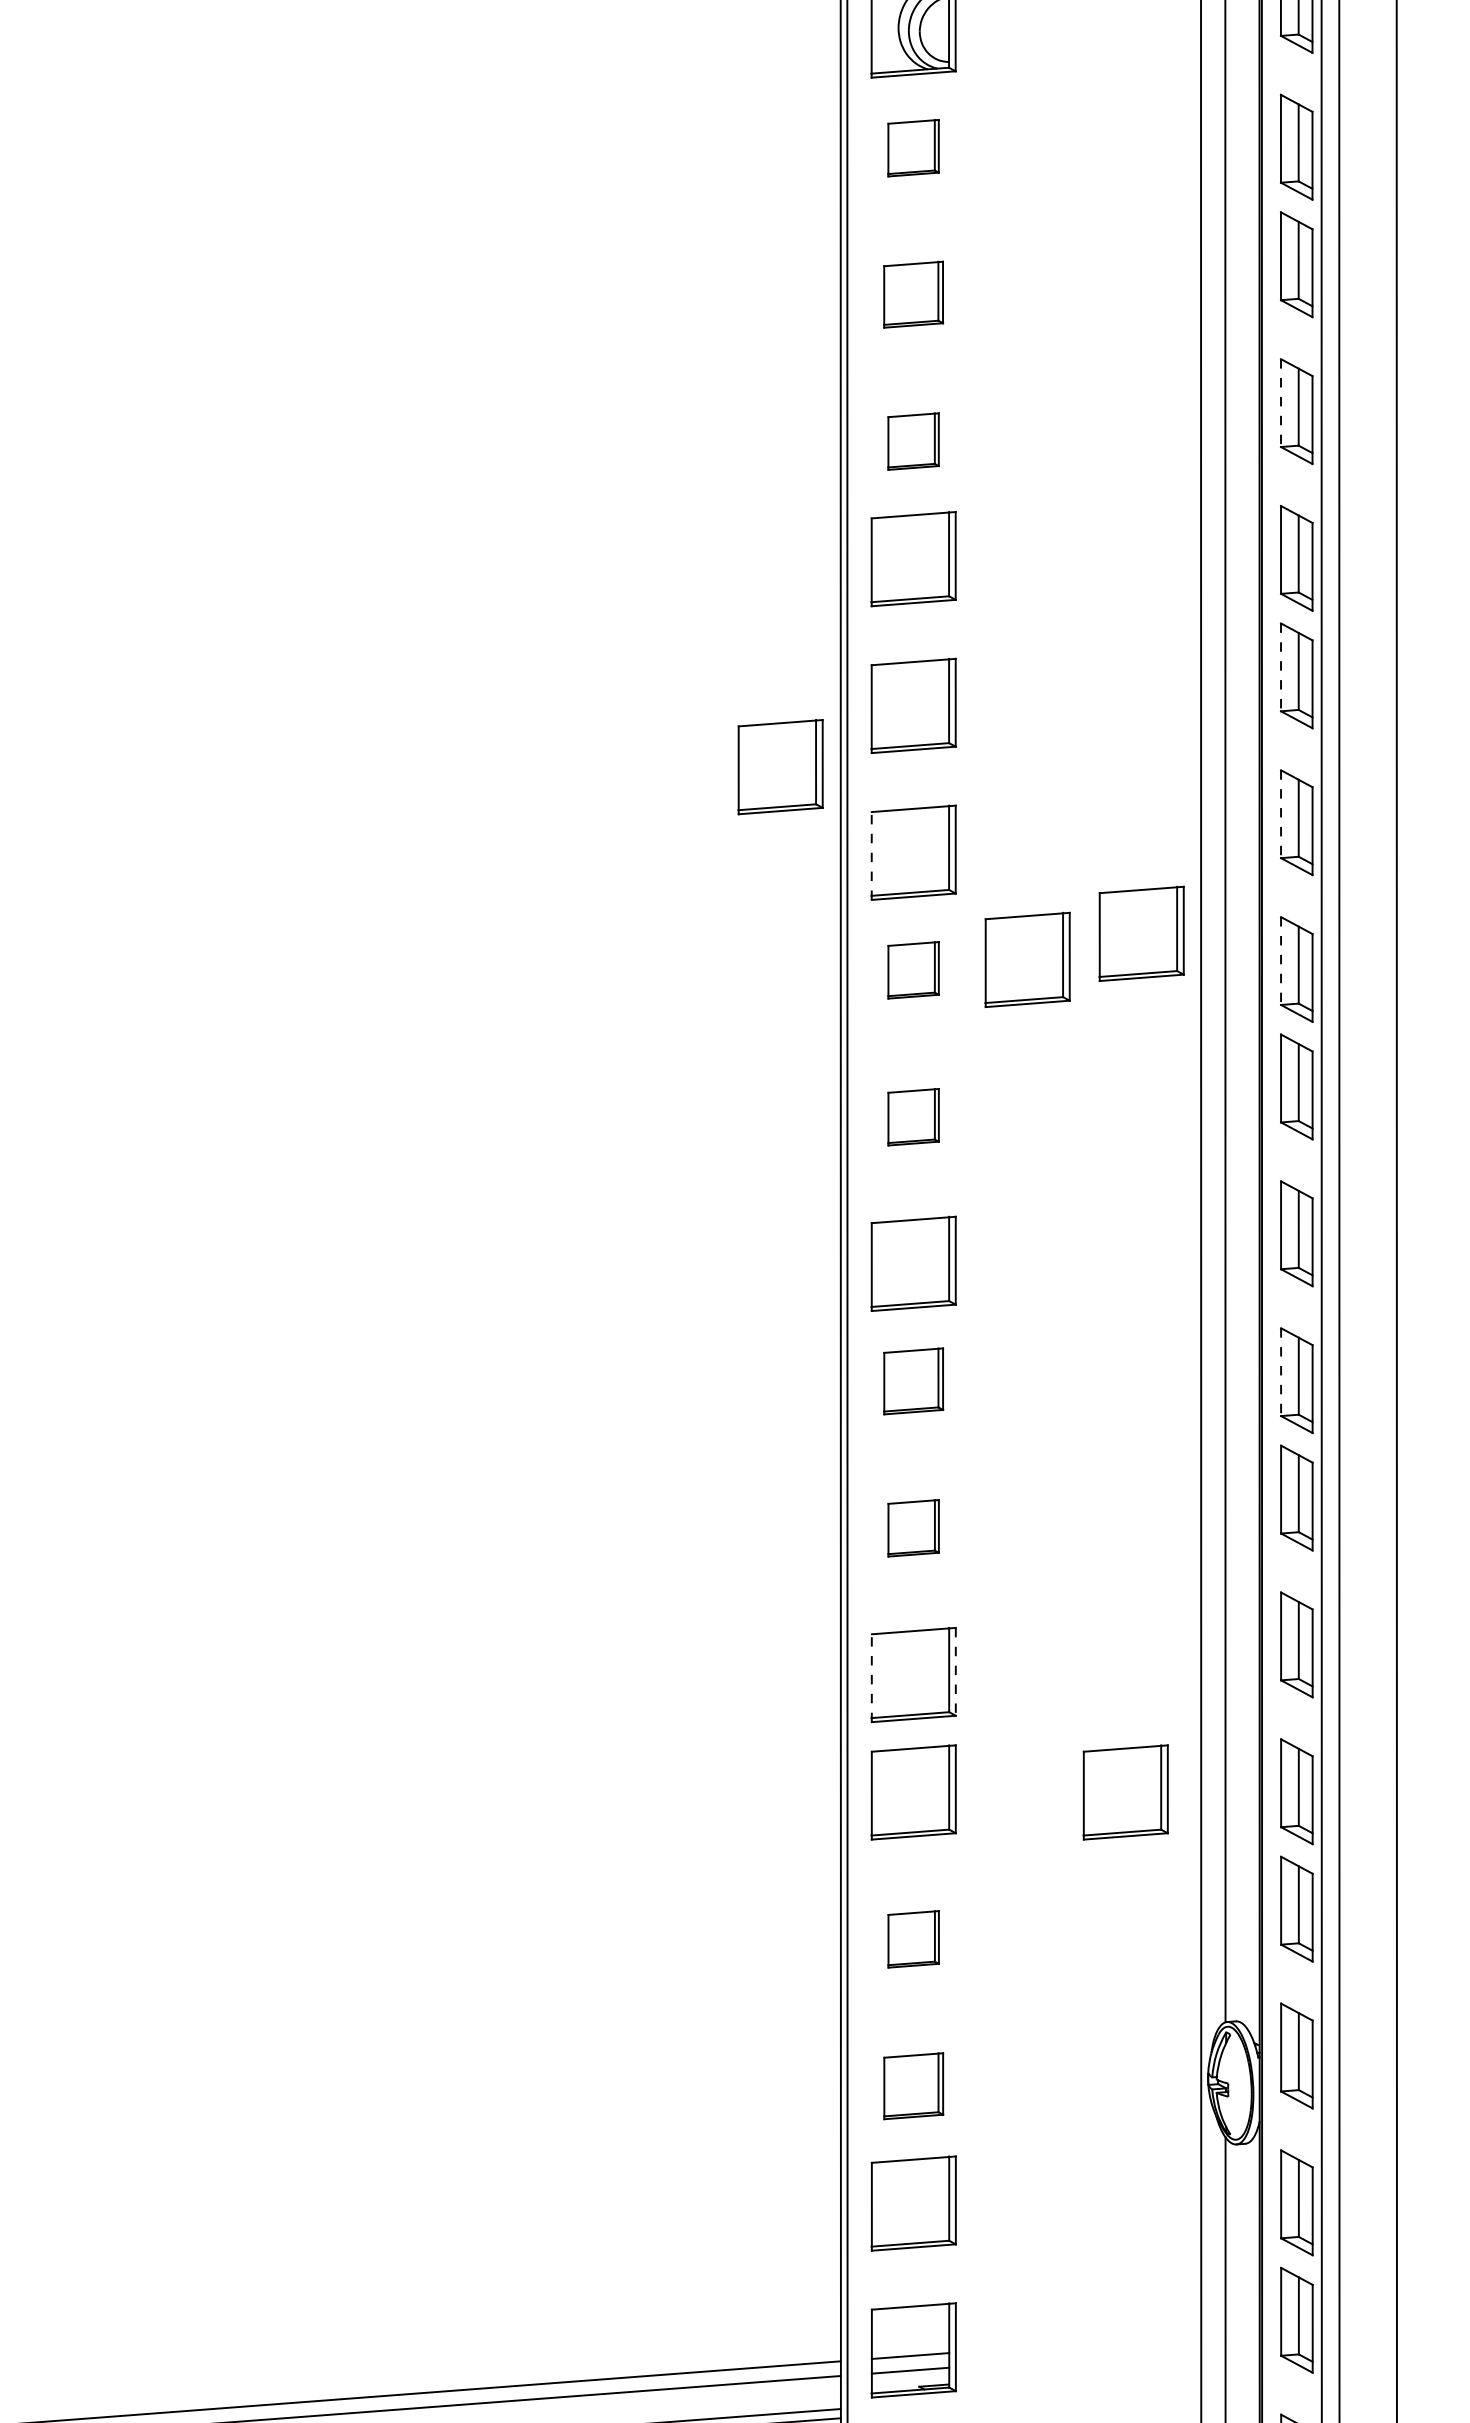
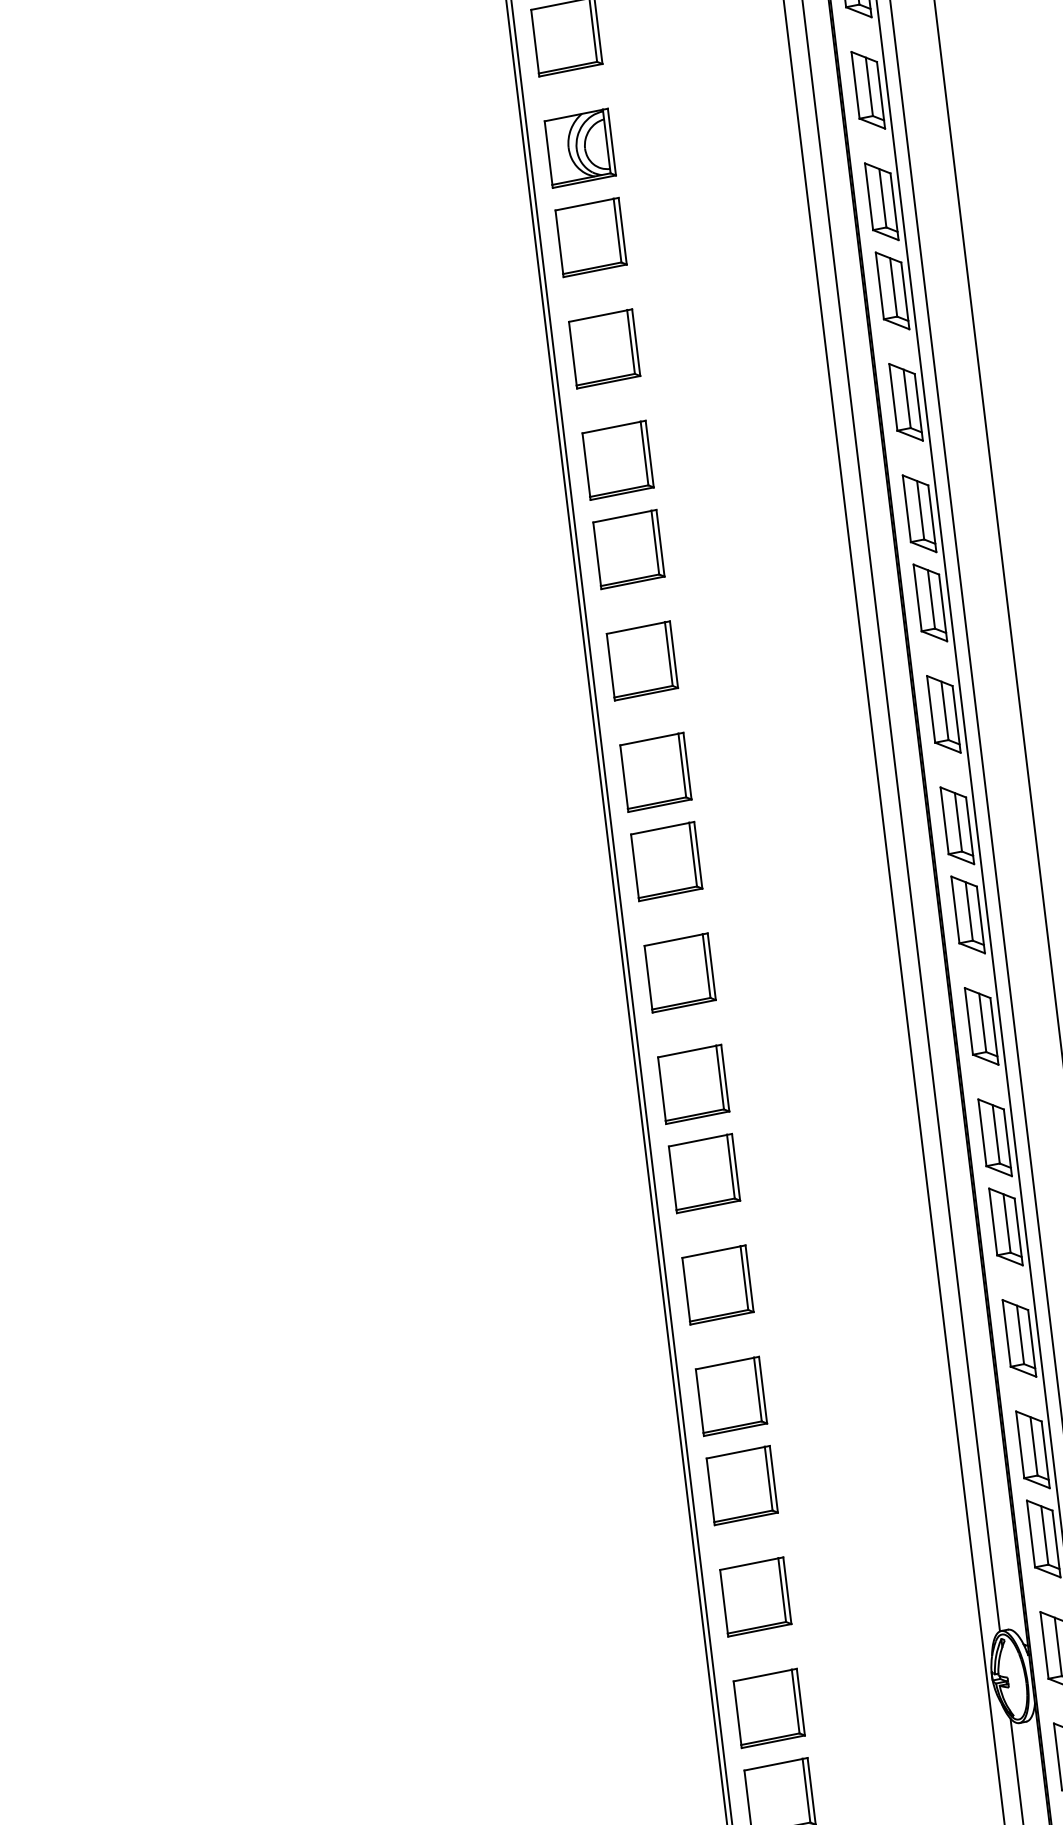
part: (913, 148) -> (591, 237), size x1.67
part: (913, 294) -> (604, 348), size x1.43
line: (1281, 403) -> (893, 397), dashed -> solid
part: (913, 441) -> (617, 460), size x1.67
line: (1281, 667) -> (918, 597), dashed -> solid
part: (780, 767) -> (546, 719), removed
line: (1281, 814) -> (931, 709), dashed -> solid
line: (871, 855) -> (624, 778), dashed -> solid
part: (1141, 933) -> (836, 812), removed
part: (1027, 959) -> (752, 842), removed
line: (1281, 961) -> (945, 821), dashed -> solid
part: (913, 970) -> (666, 861), size x1.67
part: (913, 1117) -> (680, 973), size x1.67
line: (1281, 1372) -> (982, 1133), dashed -> solid
part: (913, 1381) -> (704, 1173), size x1.43
part: (913, 1528) -> (717, 1285), size x1.67
line: (955, 1671) -> (762, 1389), dashed -> solid
line: (871, 1678) -> (699, 1402), dashed -> solid
part: (1125, 1792) -> (902, 1466), removed
part: (913, 1939) -> (755, 1597), size x1.67
part: (913, 2086) -> (769, 1708), size x1.43

